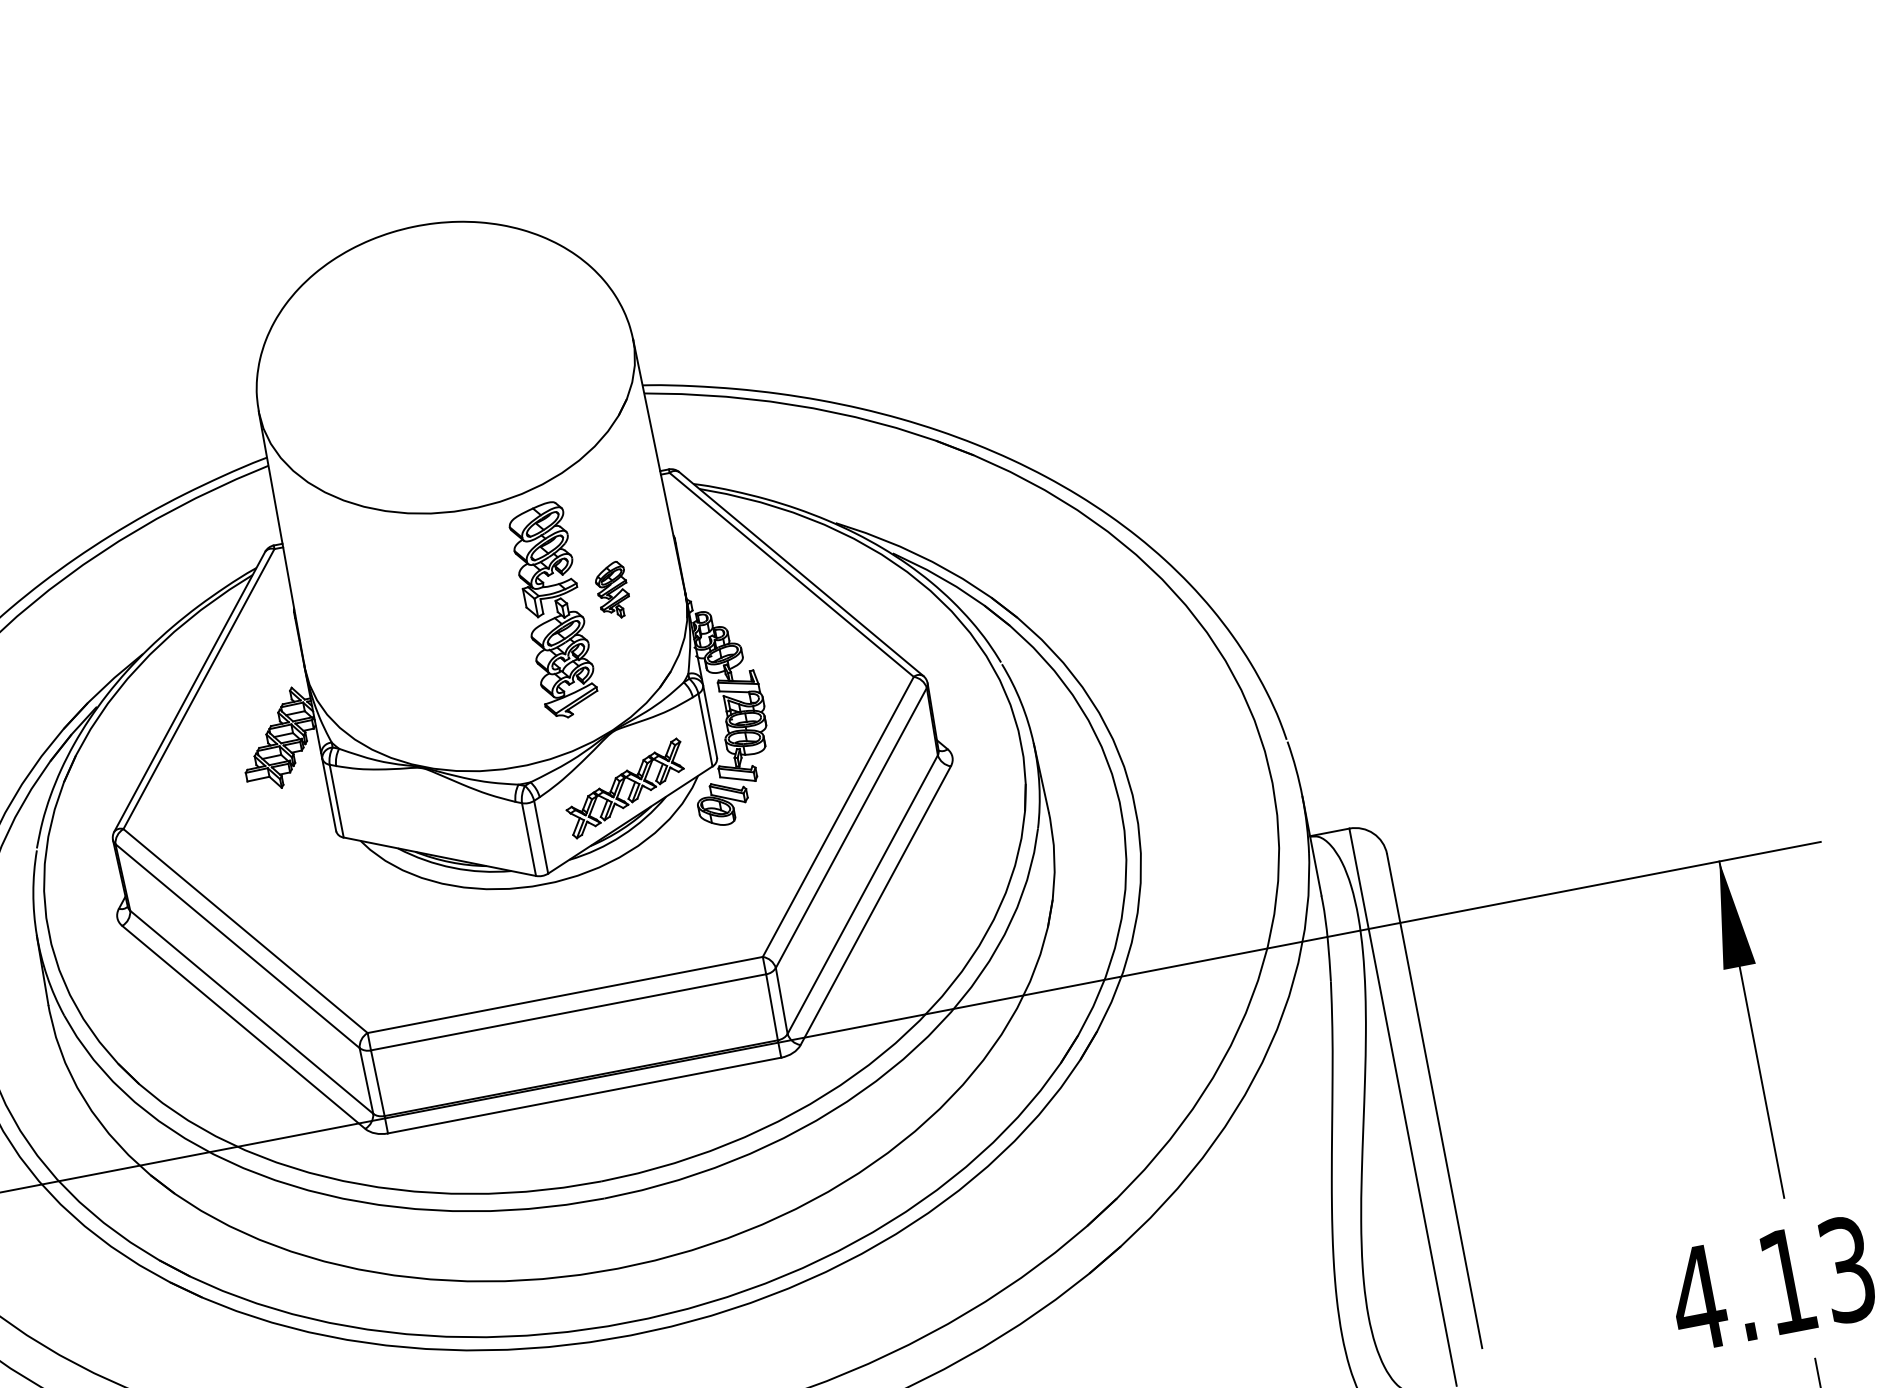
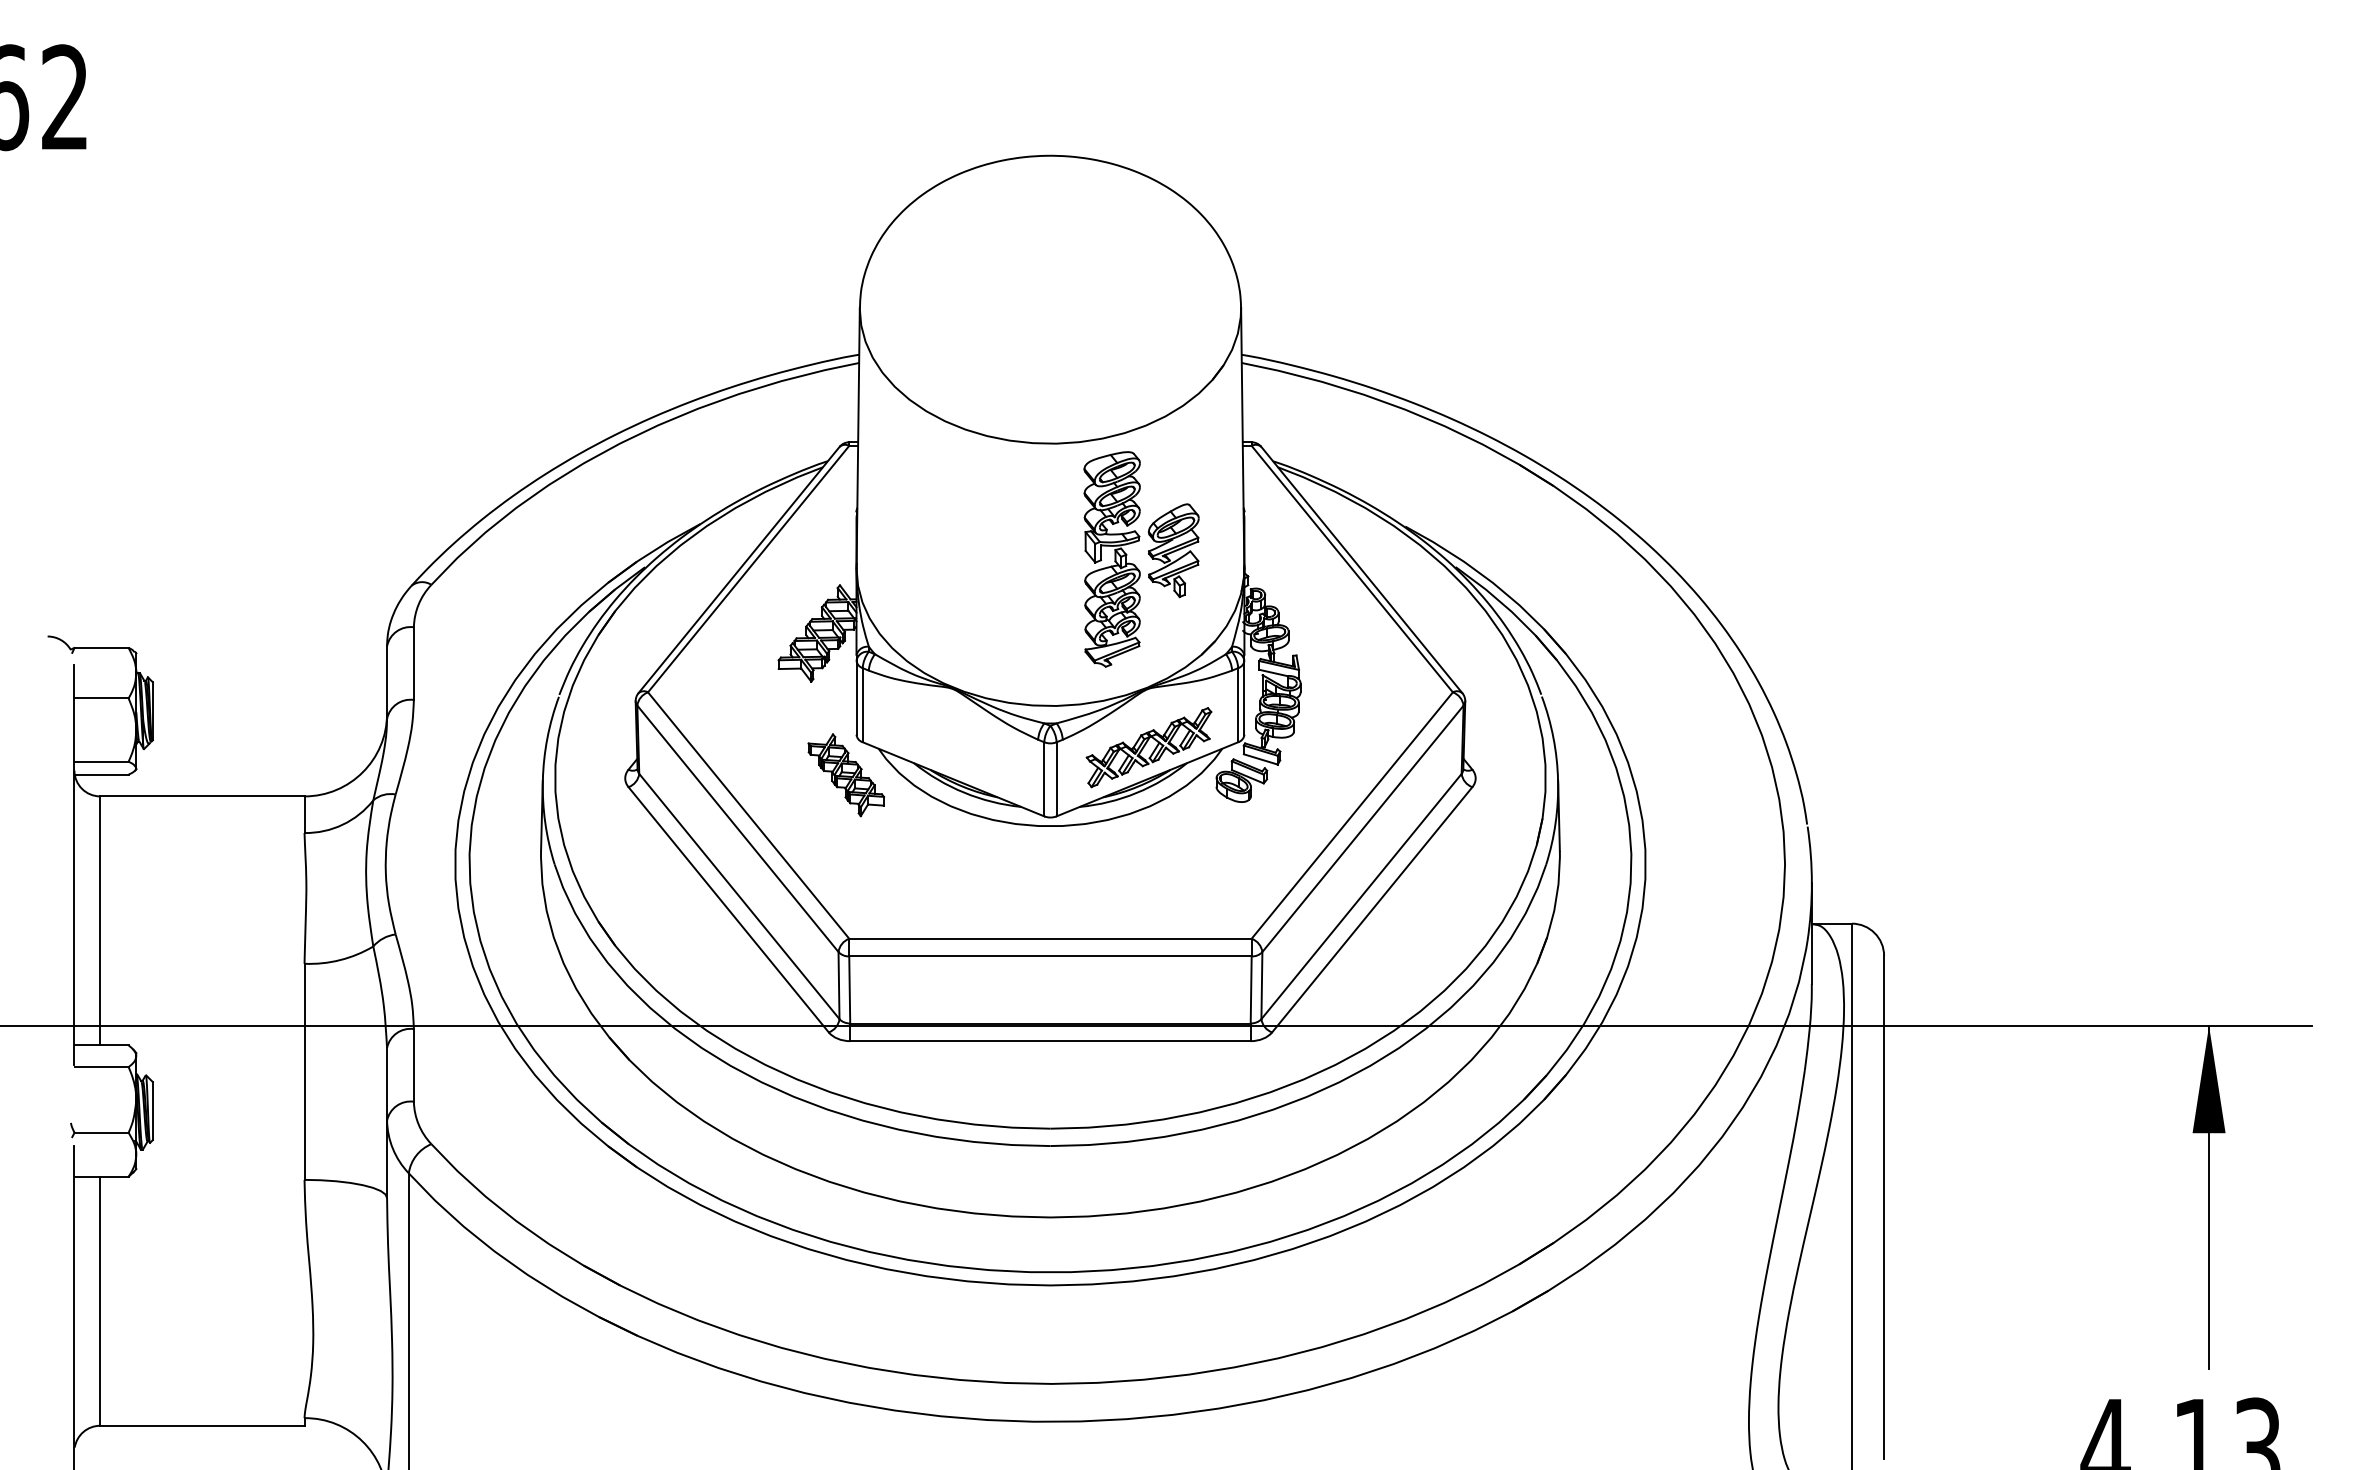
part: (612, 590) -> (1173, 550), size x1.67
part: (333, 873) -> (845, 775), added

